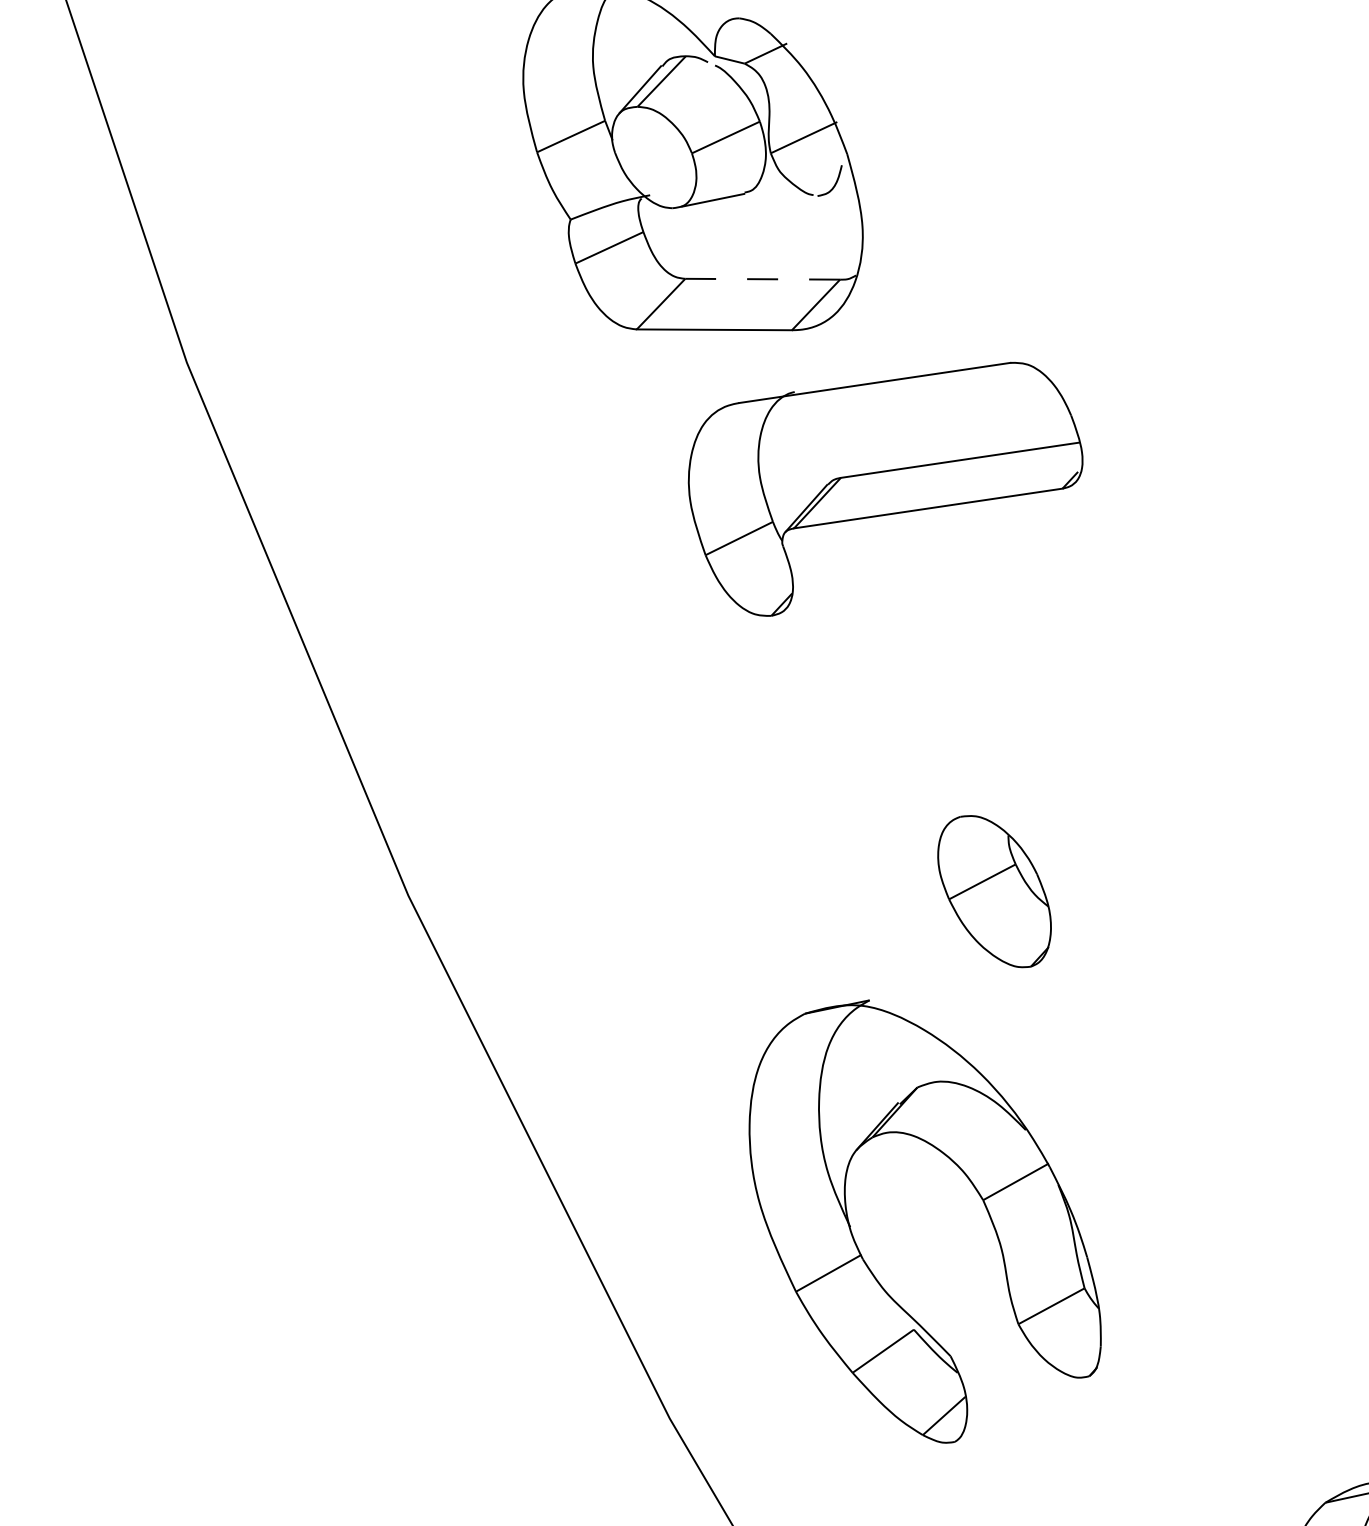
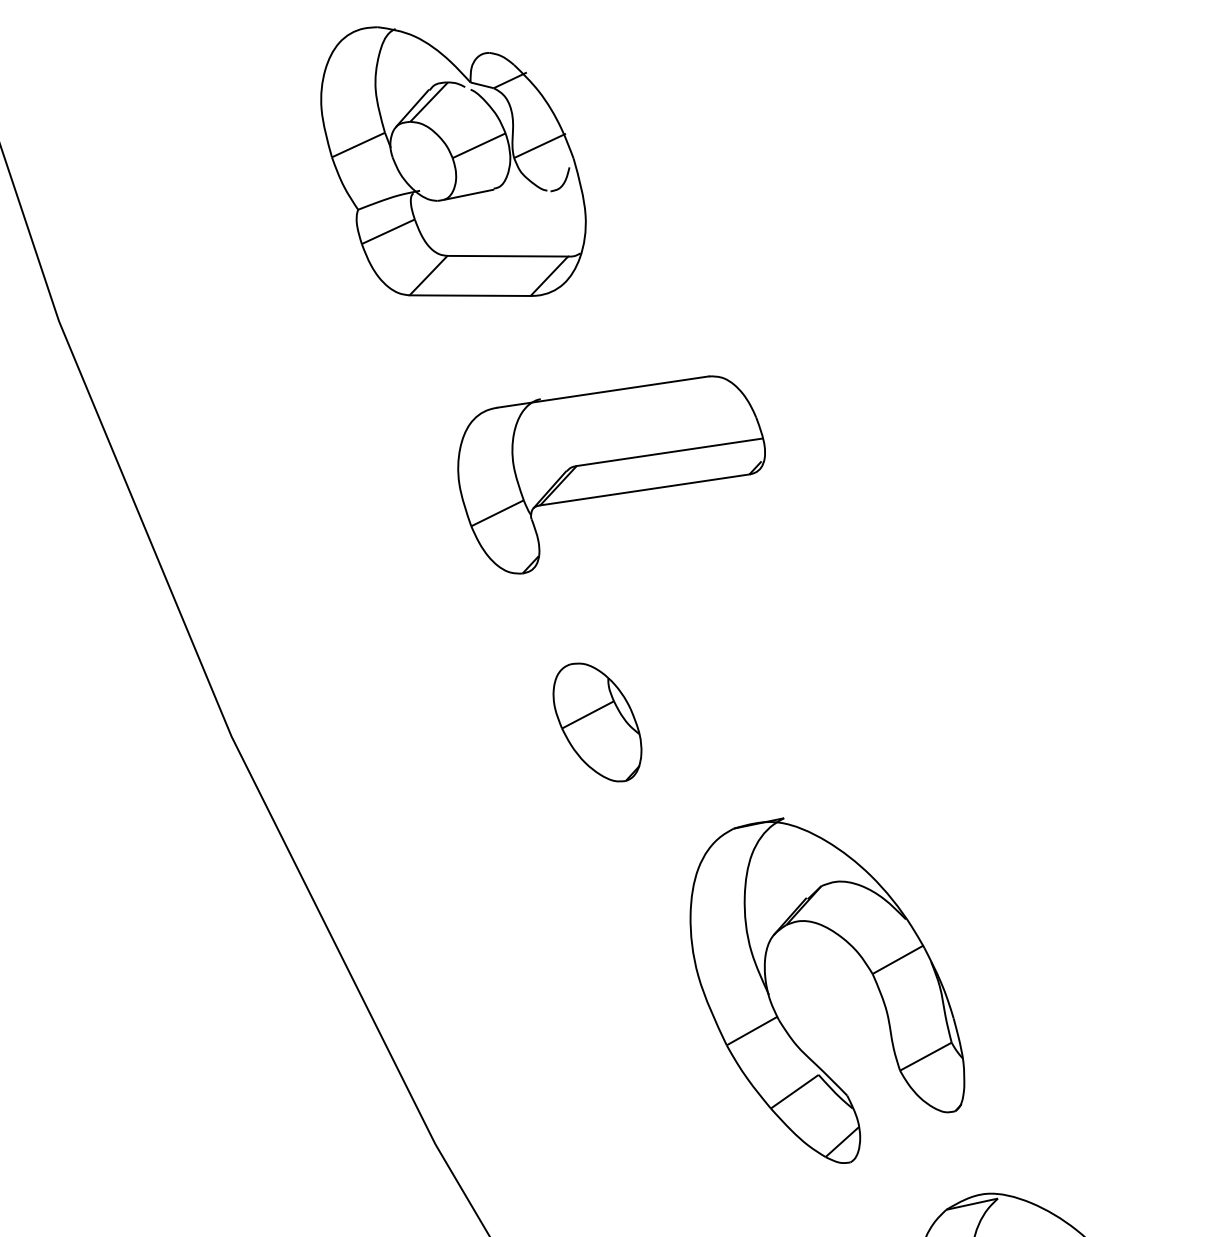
line: (762, 279) -> (507, 256), dashed -> solid
part: (885, 488) -> (611, 474), moved
part: (994, 891) -> (597, 722), moved
part: (975, 1190) -> (866, 966), moved

